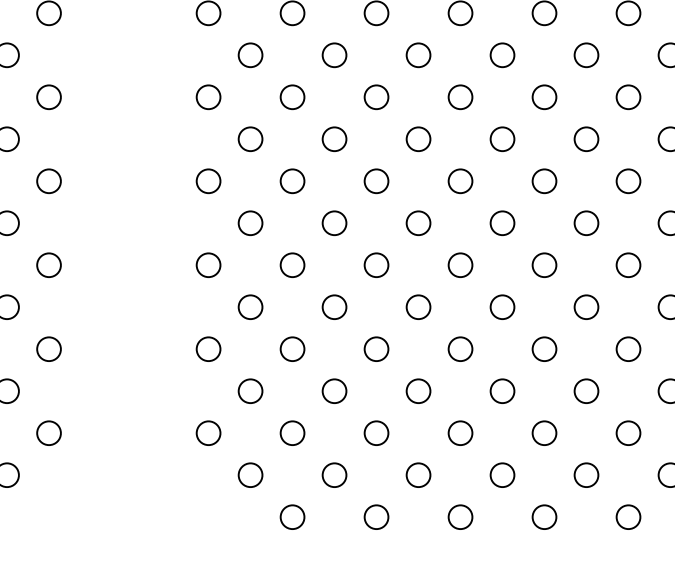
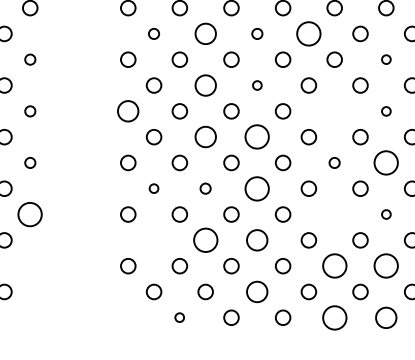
circle: (249, 54) -> (153, 33), size x0.7
circle: (334, 54) -> (205, 33), size x1.4
circle: (418, 54) -> (257, 33), size x0.7
circle: (501, 54) -> (308, 33), size x1.6
circle: (49, 96) -> (30, 59), size x0.7
circle: (628, 96) -> (386, 59), size x0.6
circle: (334, 139) -> (205, 85), size x1.4
circle: (418, 139) -> (257, 85), size x0.6
circle: (49, 181) -> (30, 111), size x0.7
circle: (208, 181) -> (128, 111), size x1.4
circle: (544, 181) -> (334, 111), removed
circle: (628, 181) -> (386, 111), size x0.6
circle: (334, 223) -> (205, 137), size x1.4
circle: (418, 223) -> (257, 137), size x1.6
circle: (49, 264) -> (30, 162), size x0.7
circle: (544, 264) -> (334, 162), size x0.7
circle: (628, 264) -> (386, 162), size x1.6
circle: (249, 306) -> (153, 188), size x0.6
circle: (334, 306) -> (205, 188), size x0.7
circle: (418, 306) -> (257, 188), size x1.6
circle: (49, 349) -> (30, 214), size x1.6
circle: (544, 349) -> (334, 214), removed
circle: (628, 349) -> (386, 214), size x0.6
circle: (249, 391) -> (153, 240), removed
circle: (334, 391) -> (205, 240), size x1.6
circle: (418, 391) -> (257, 240), size x1.4
circle: (49, 433) -> (30, 266), removed
circle: (544, 433) -> (334, 266), size x1.6
circle: (628, 433) -> (386, 266), size x1.6
circle: (418, 474) -> (257, 291), size x1.4
circle: (291, 516) -> (179, 317), size x0.6
circle: (544, 516) -> (334, 317), size x1.6
circle: (628, 516) -> (386, 317), size x1.4

